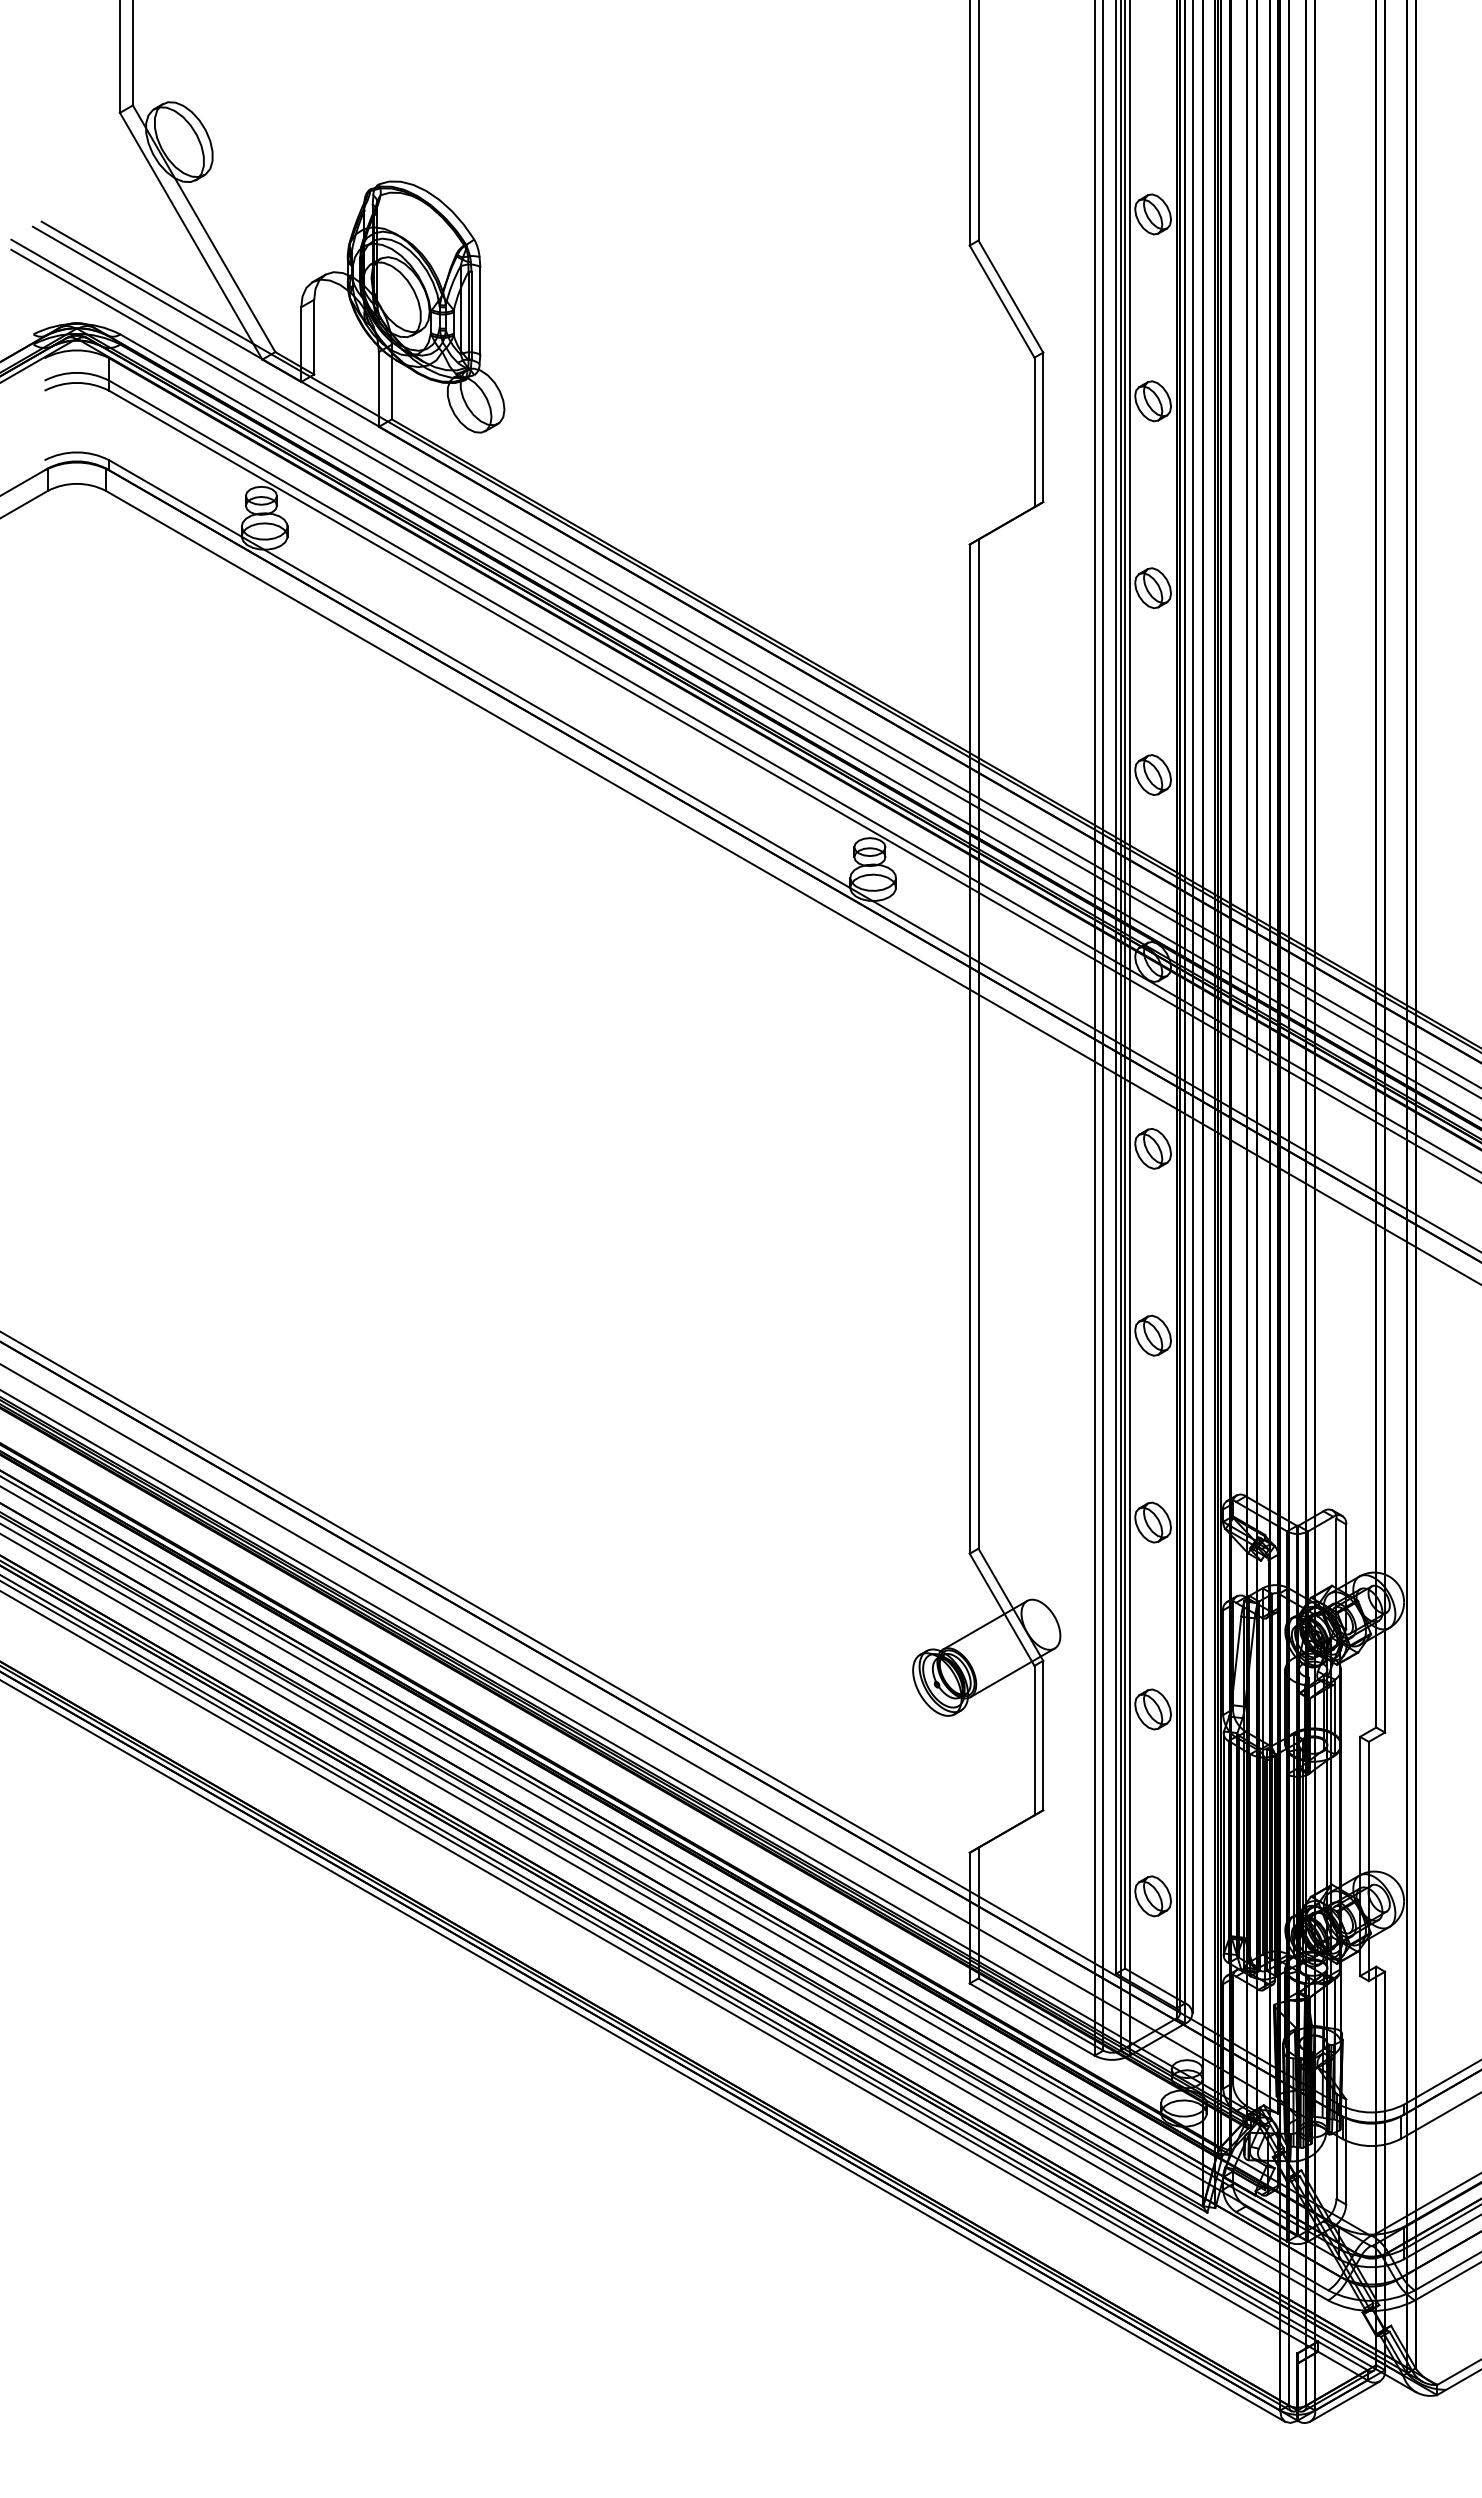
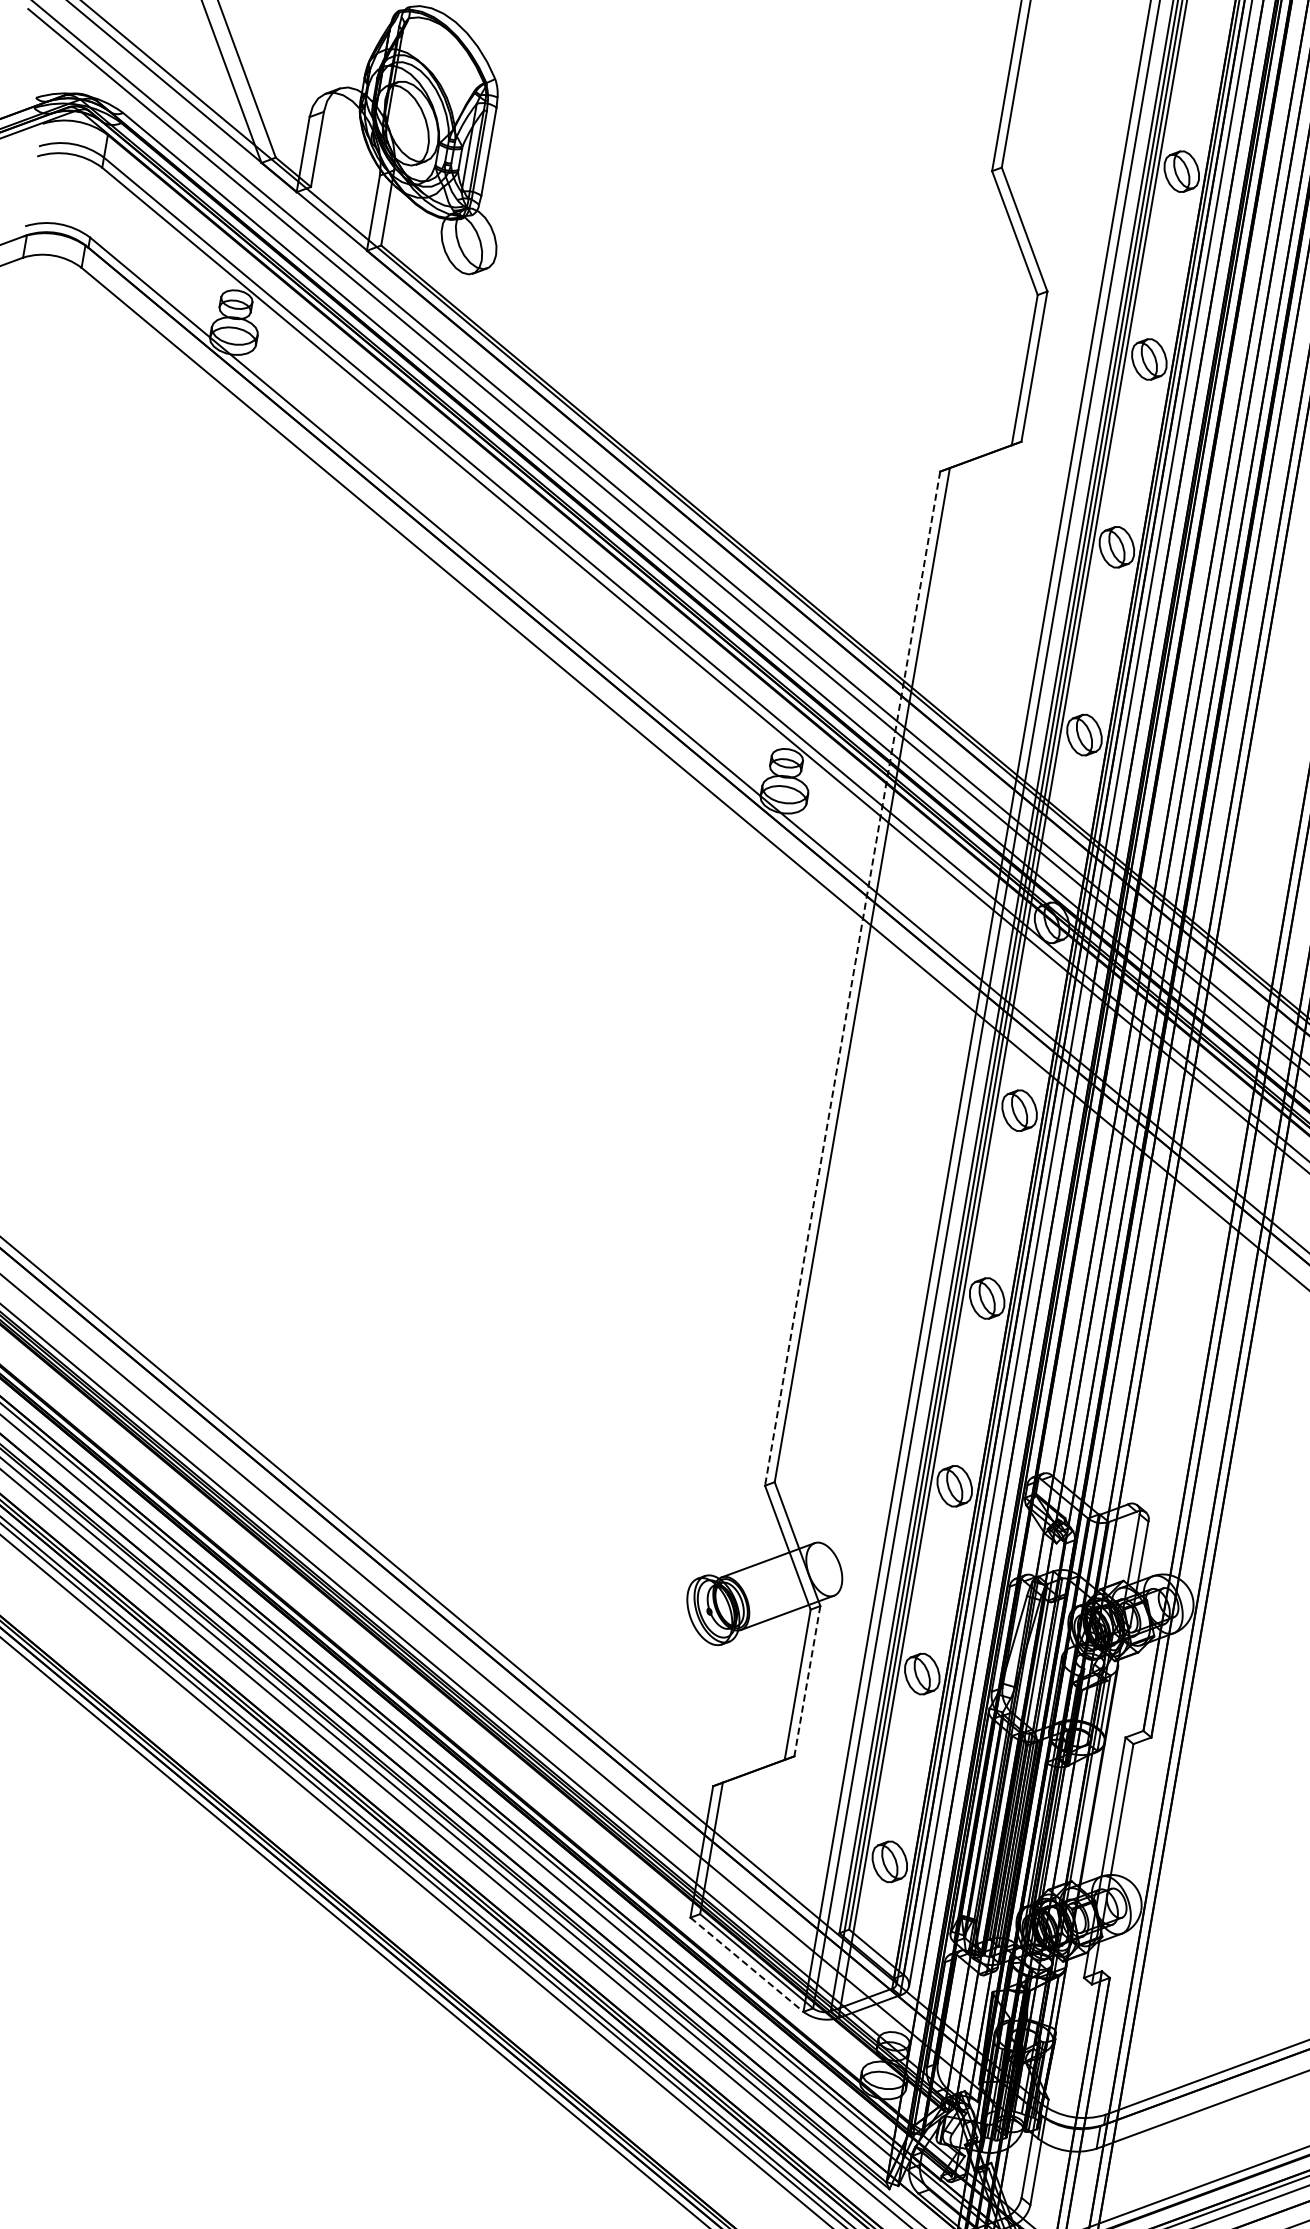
line: (969, 1049) -> (852, 978), solid -> dashed
line: (1043, 1735) -> (807, 1681), solid -> dashed
line: (1032, 2019) -> (747, 1964), solid -> dashed

